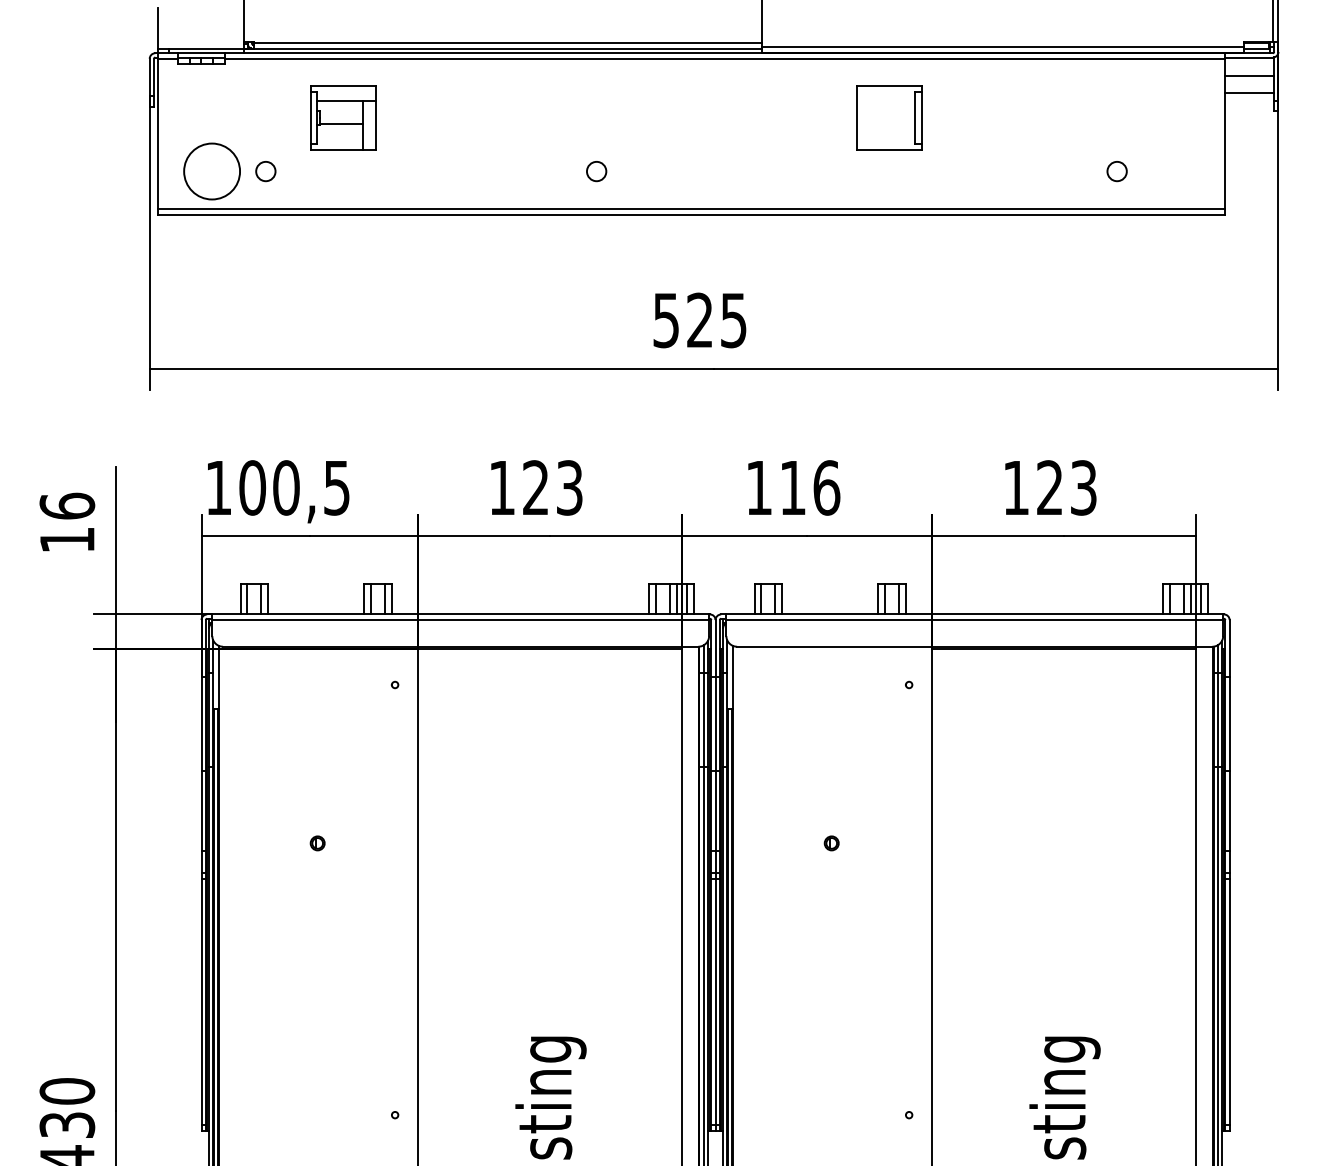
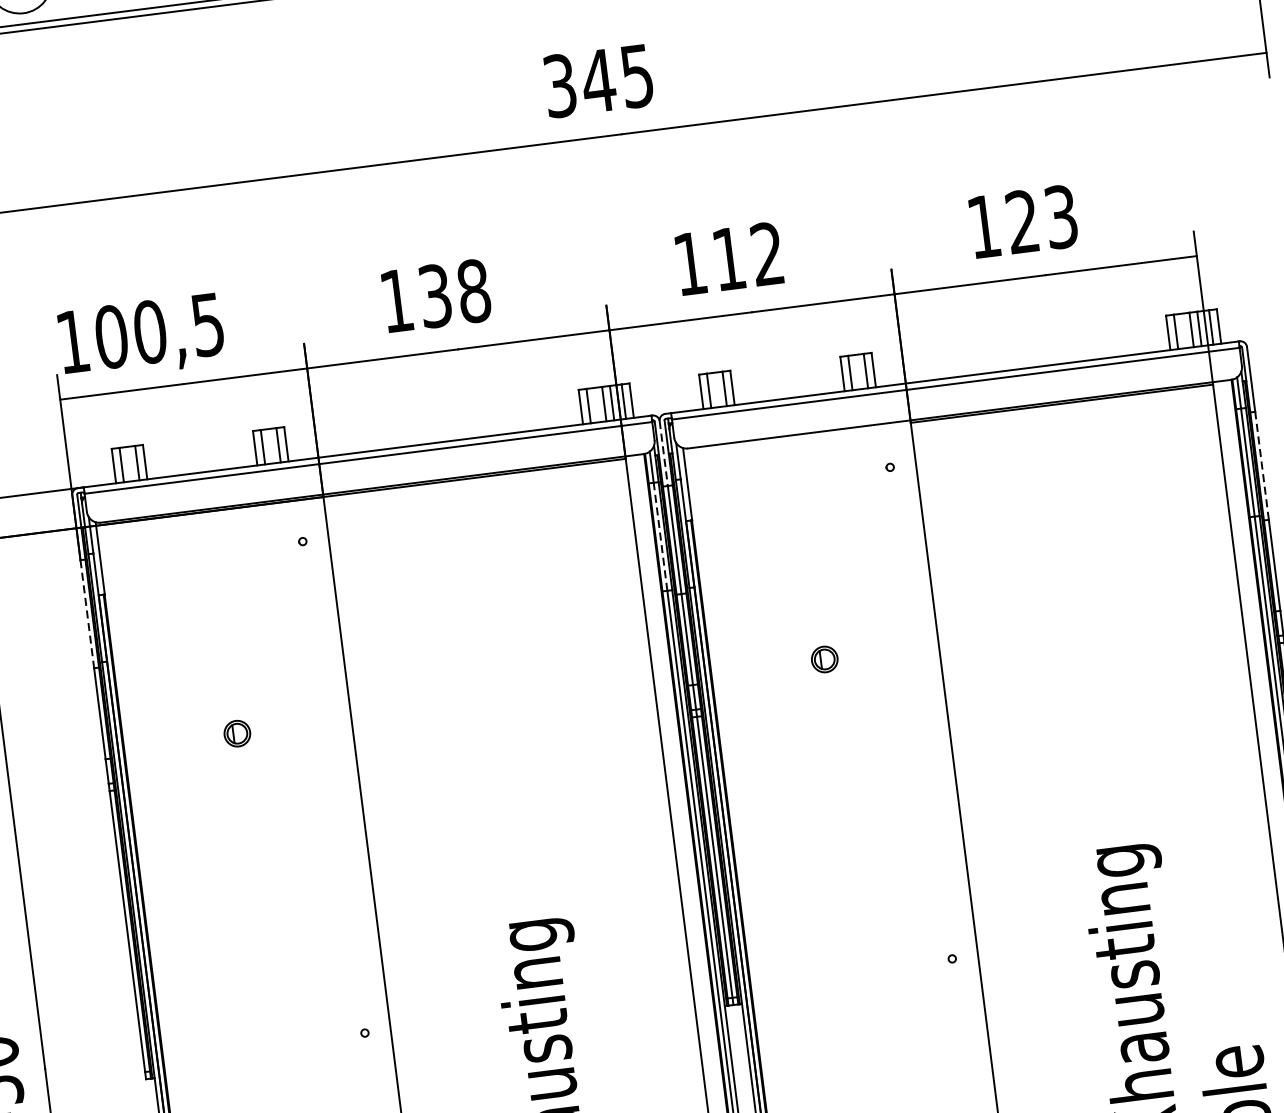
text: (684, 319) -> (580, 82), 525 -> 345
text: (553, 487) -> (455, 293), 123 -> 138
text: (826, 487) -> (767, 253), 116 -> 112
line: (715, 648) -> (663, 453), solid -> dashed
line: (703, 719) -> (660, 536), solid -> dashed
line: (1229, 723) -> (1261, 465), solid -> dashed
line: (201, 724) -> (87, 614), solid -> dashed
part: (317, 843) -> (237, 733), size x1.6
part: (831, 843) -> (824, 659), size x1.6

